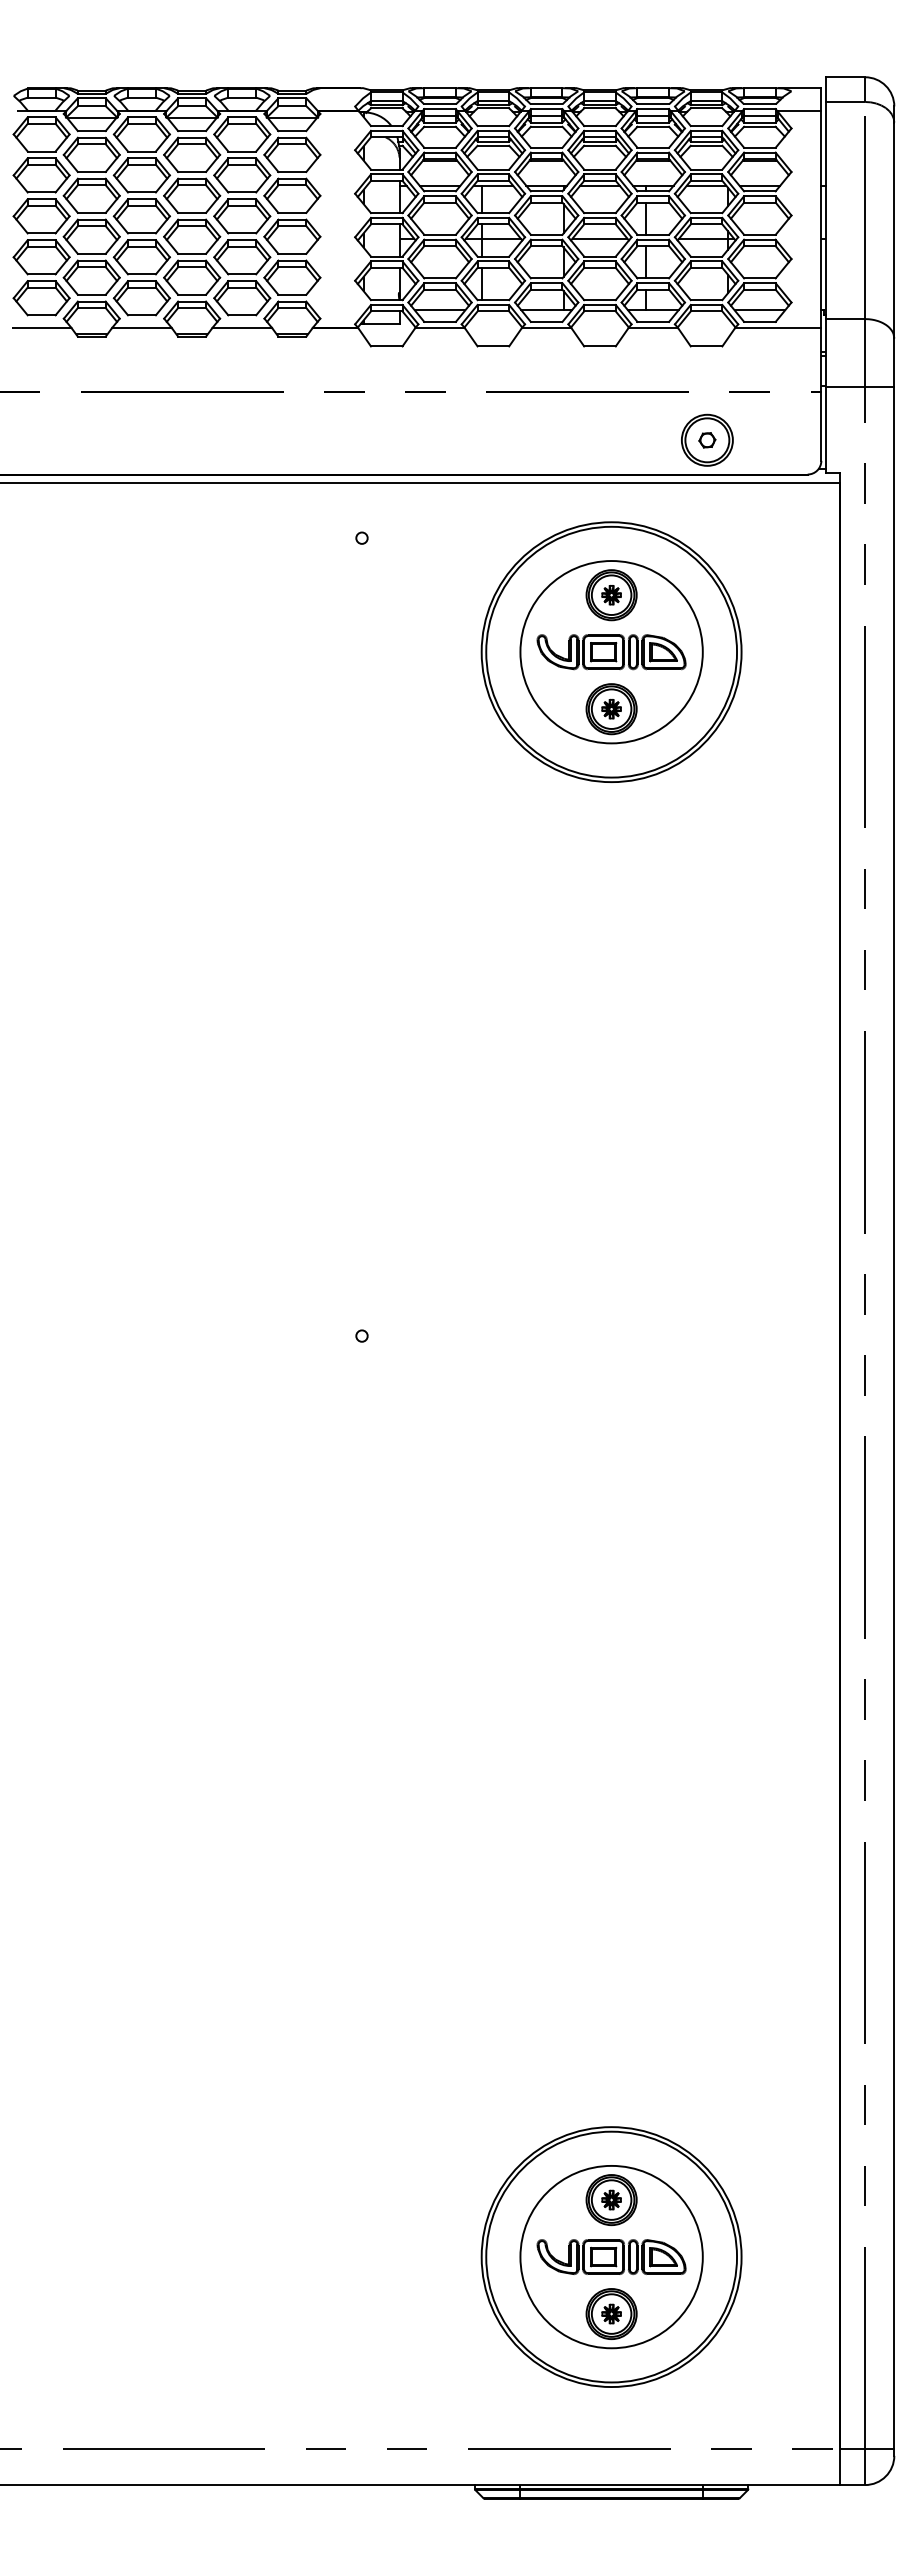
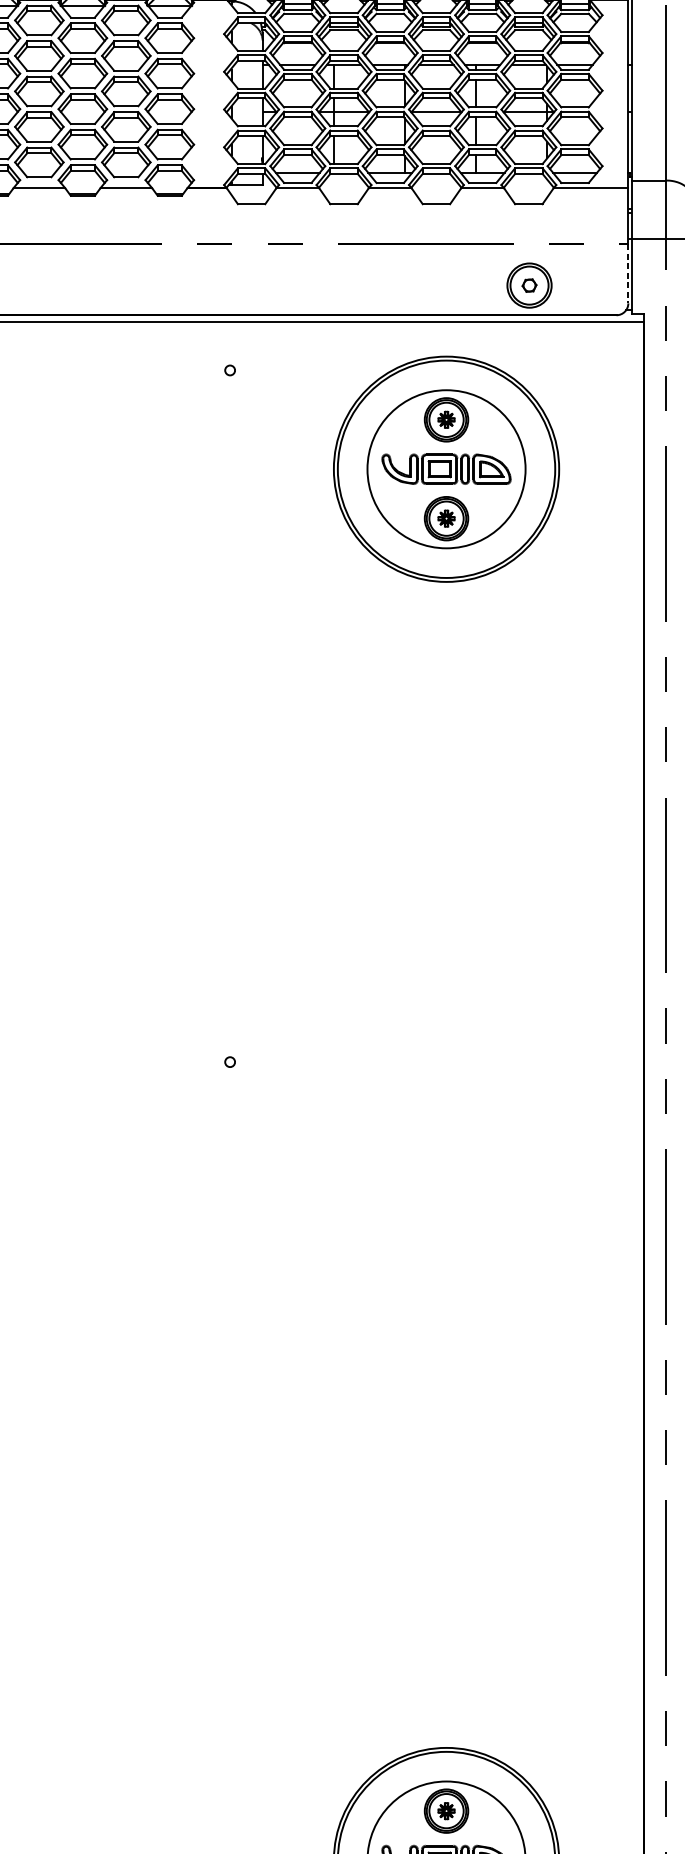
line: (821, 427) -> (628, 274), solid -> dashed

